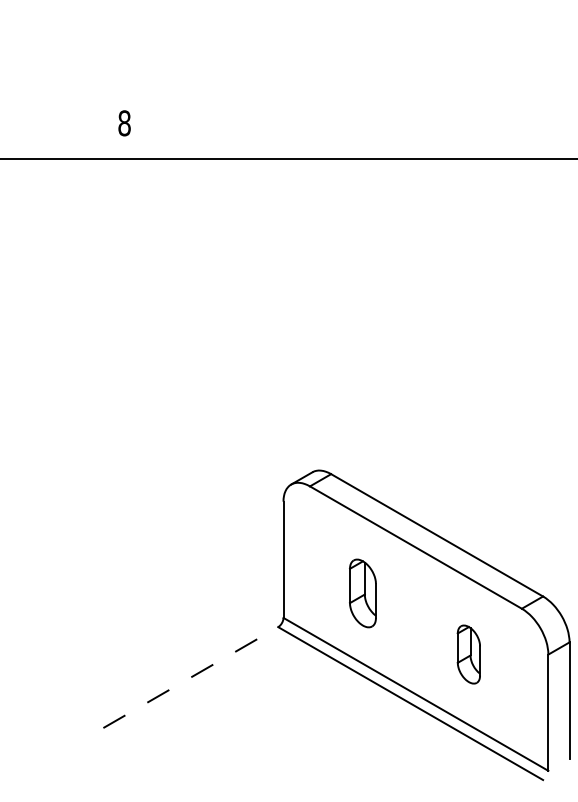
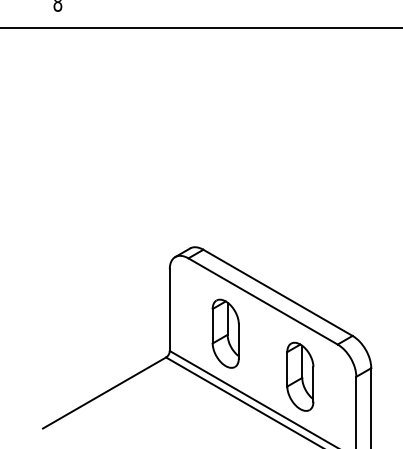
part: (362, 593) -> (225, 333), size x1.43
part: (468, 654) -> (300, 376), size x1.67
line: (190, 677) -> (104, 392), dashed -> solid

